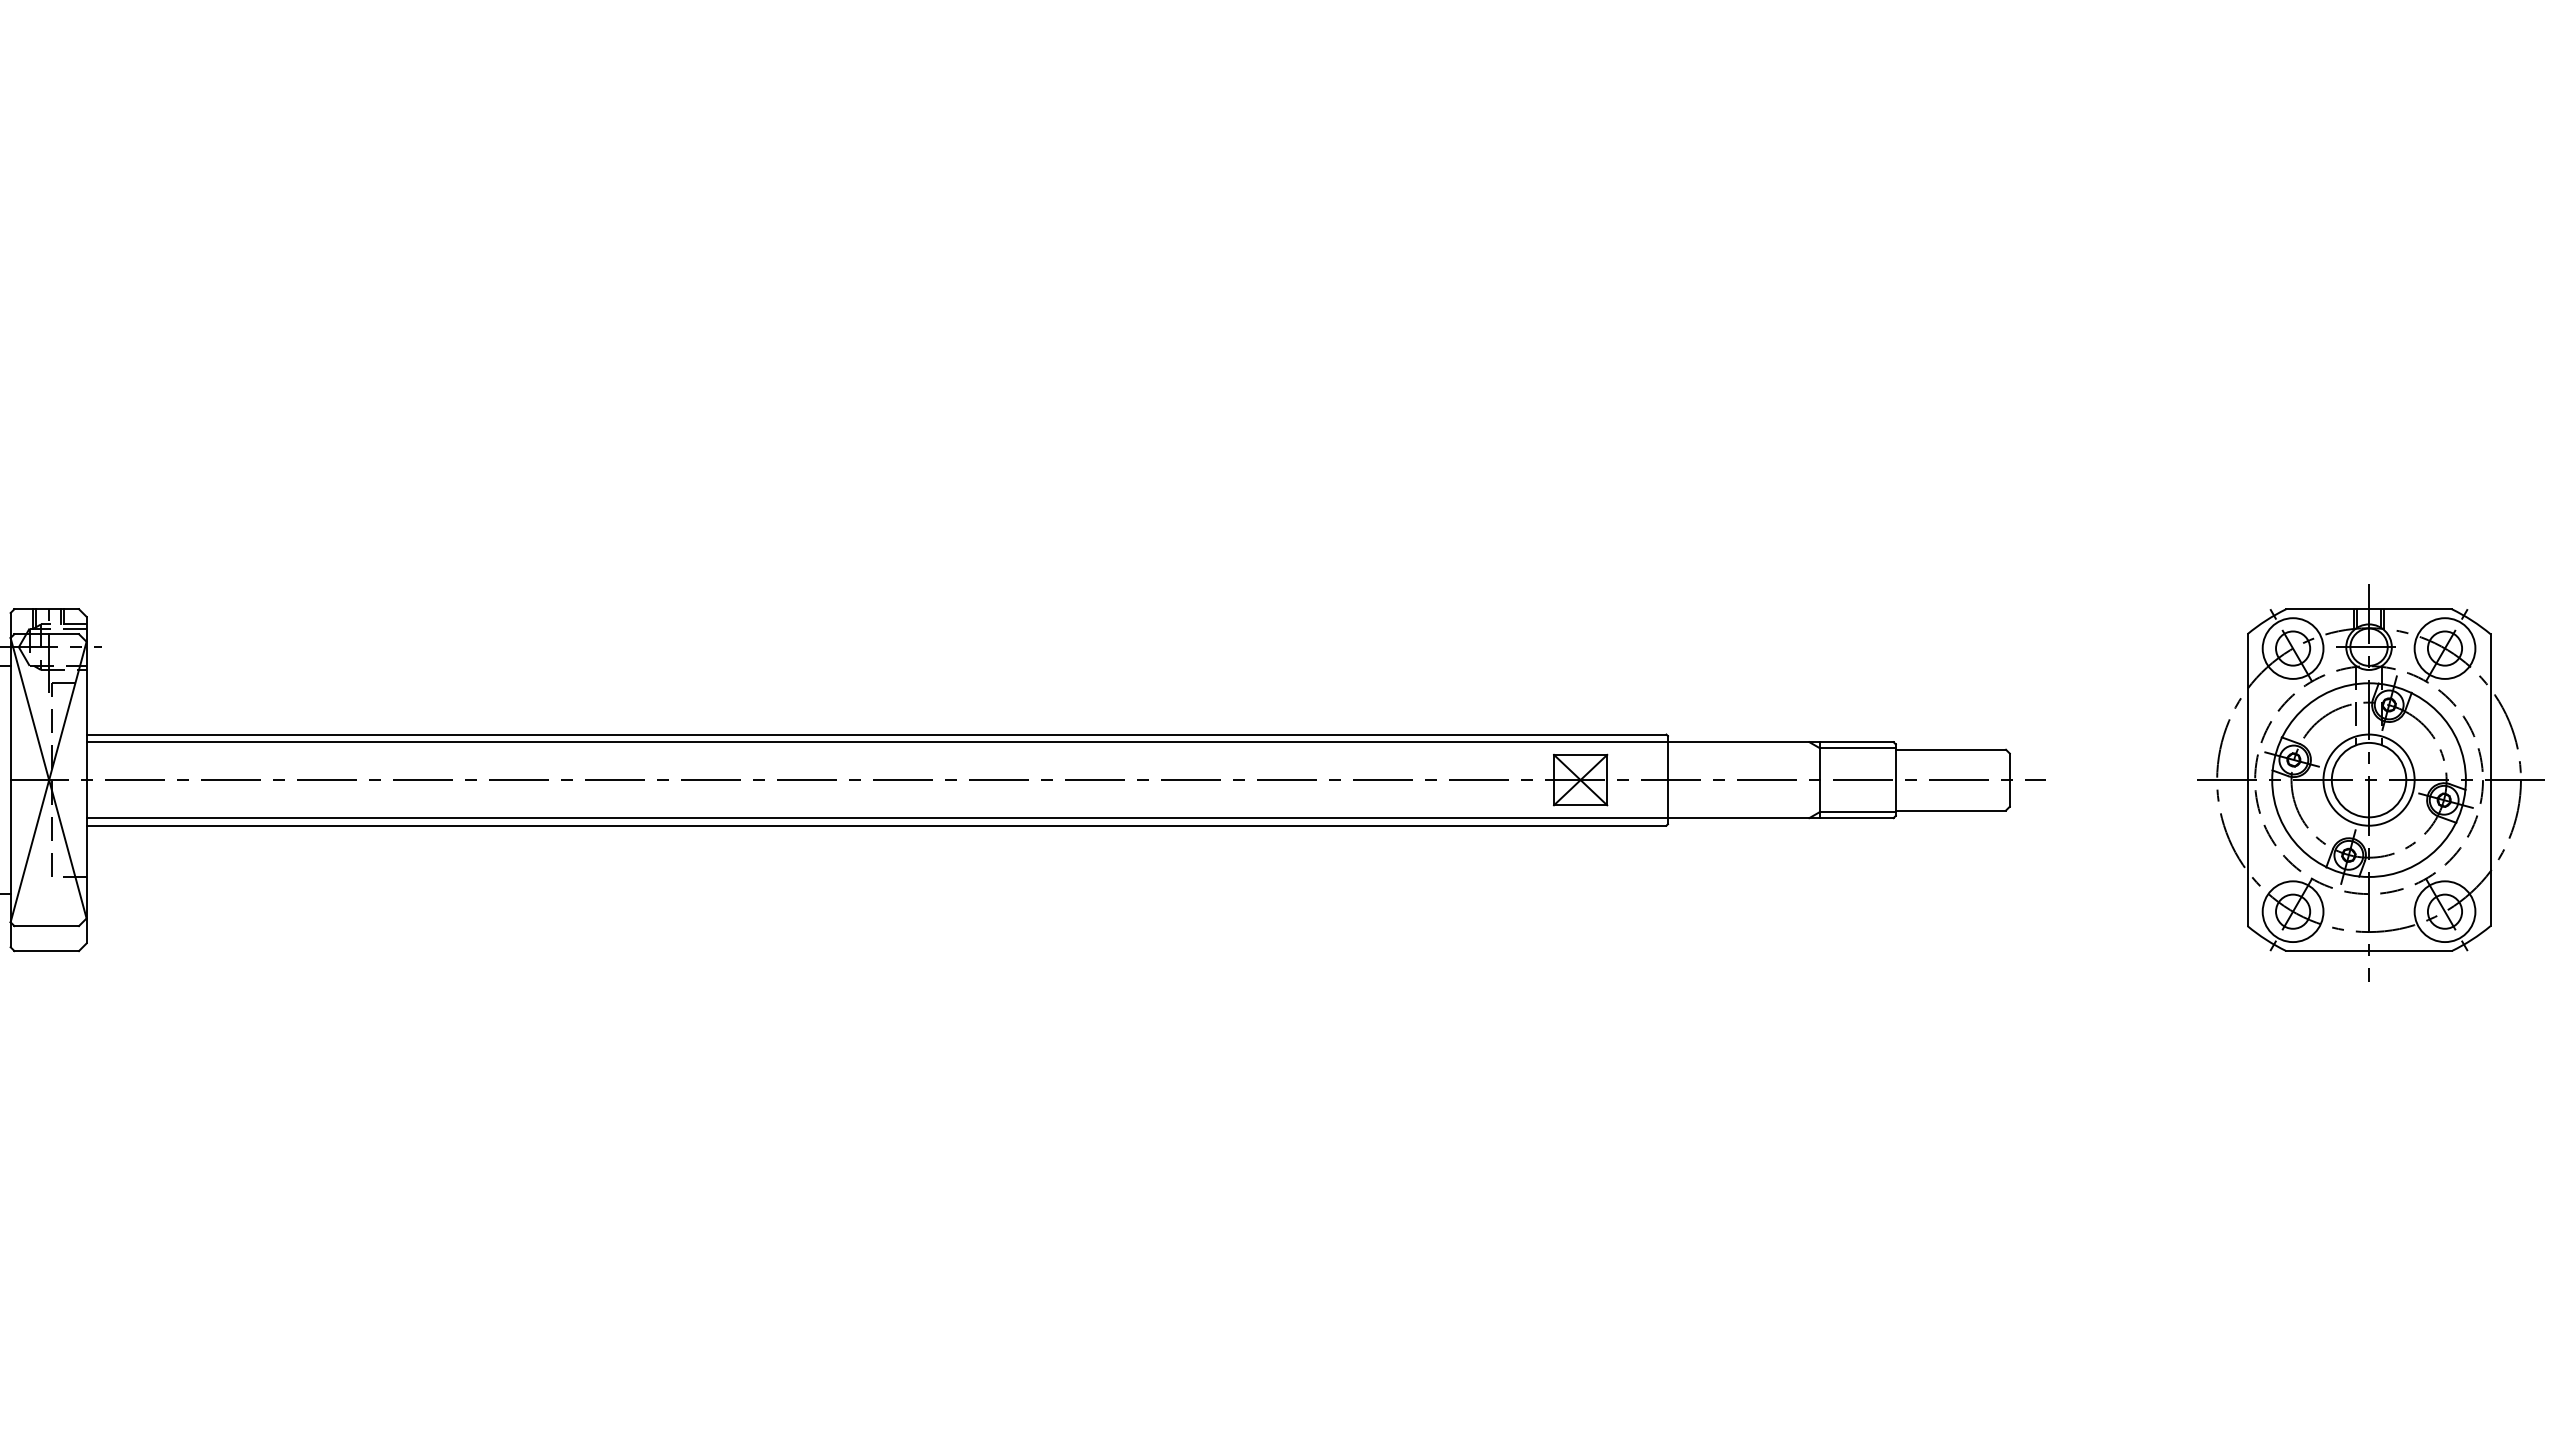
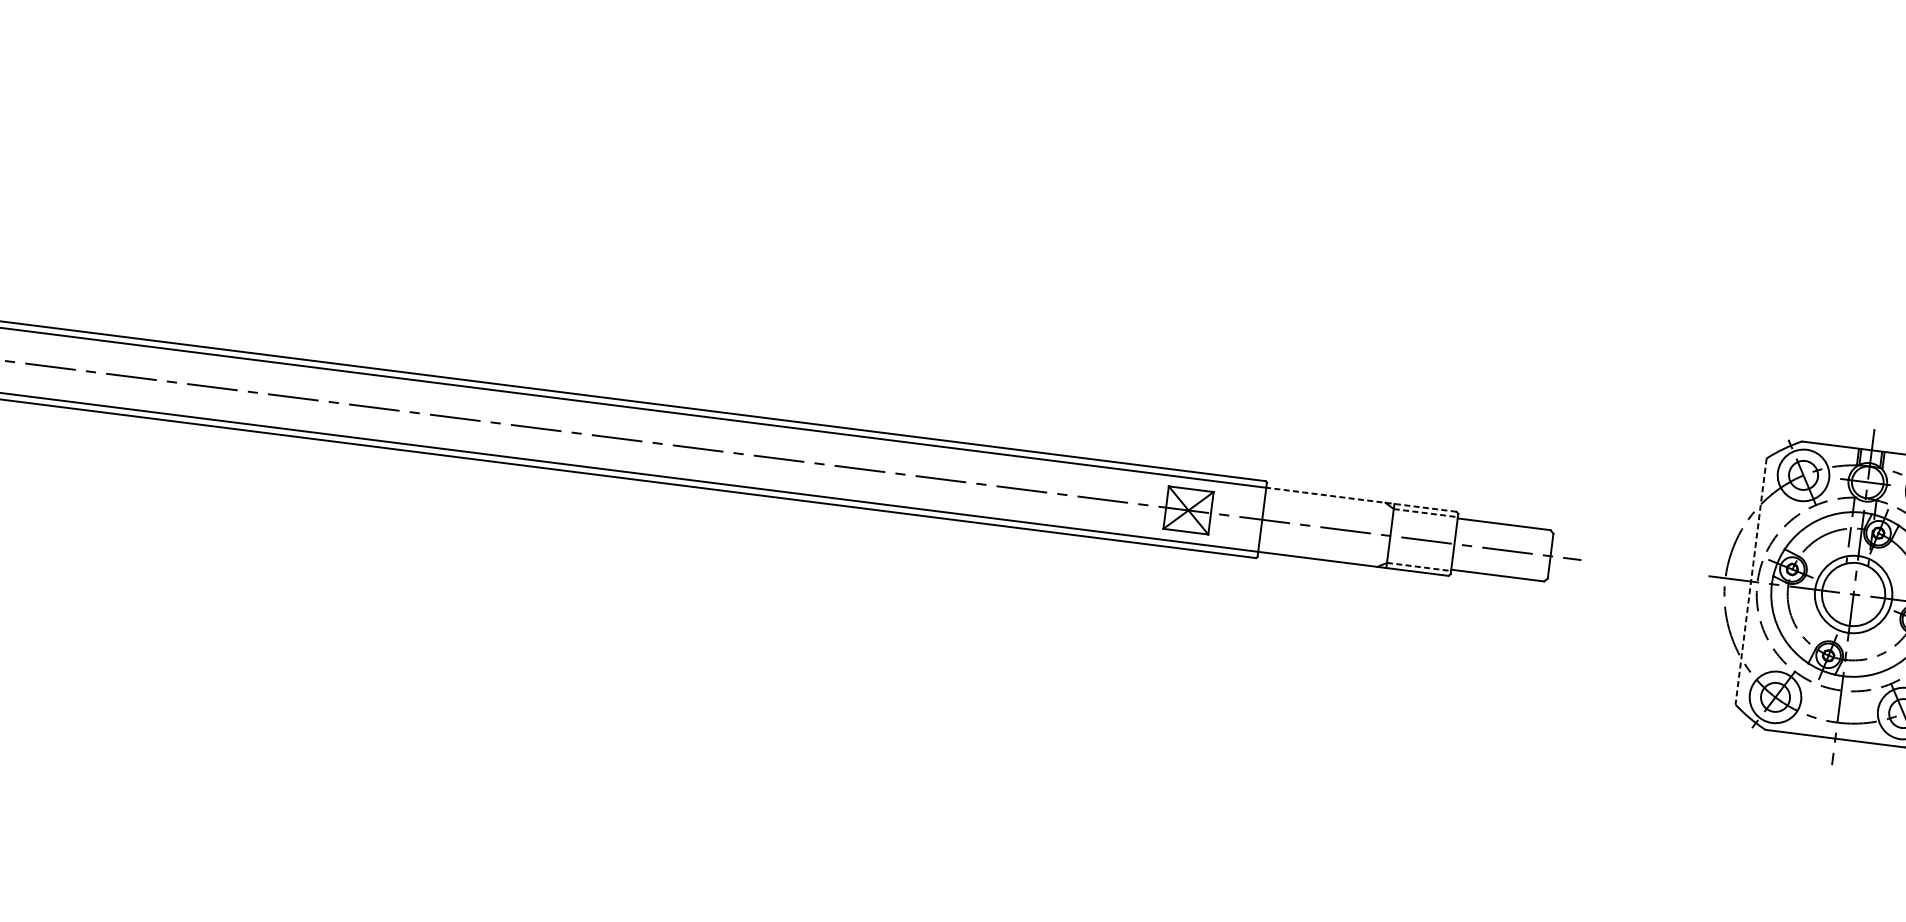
line: (1780, 742) -> (1361, 500), solid -> dashed
line: (1857, 748) -> (1425, 513), solid -> dashed
line: (2247, 780) -> (1751, 581), solid -> dashed
line: (1857, 812) -> (1418, 567), solid -> dashed

